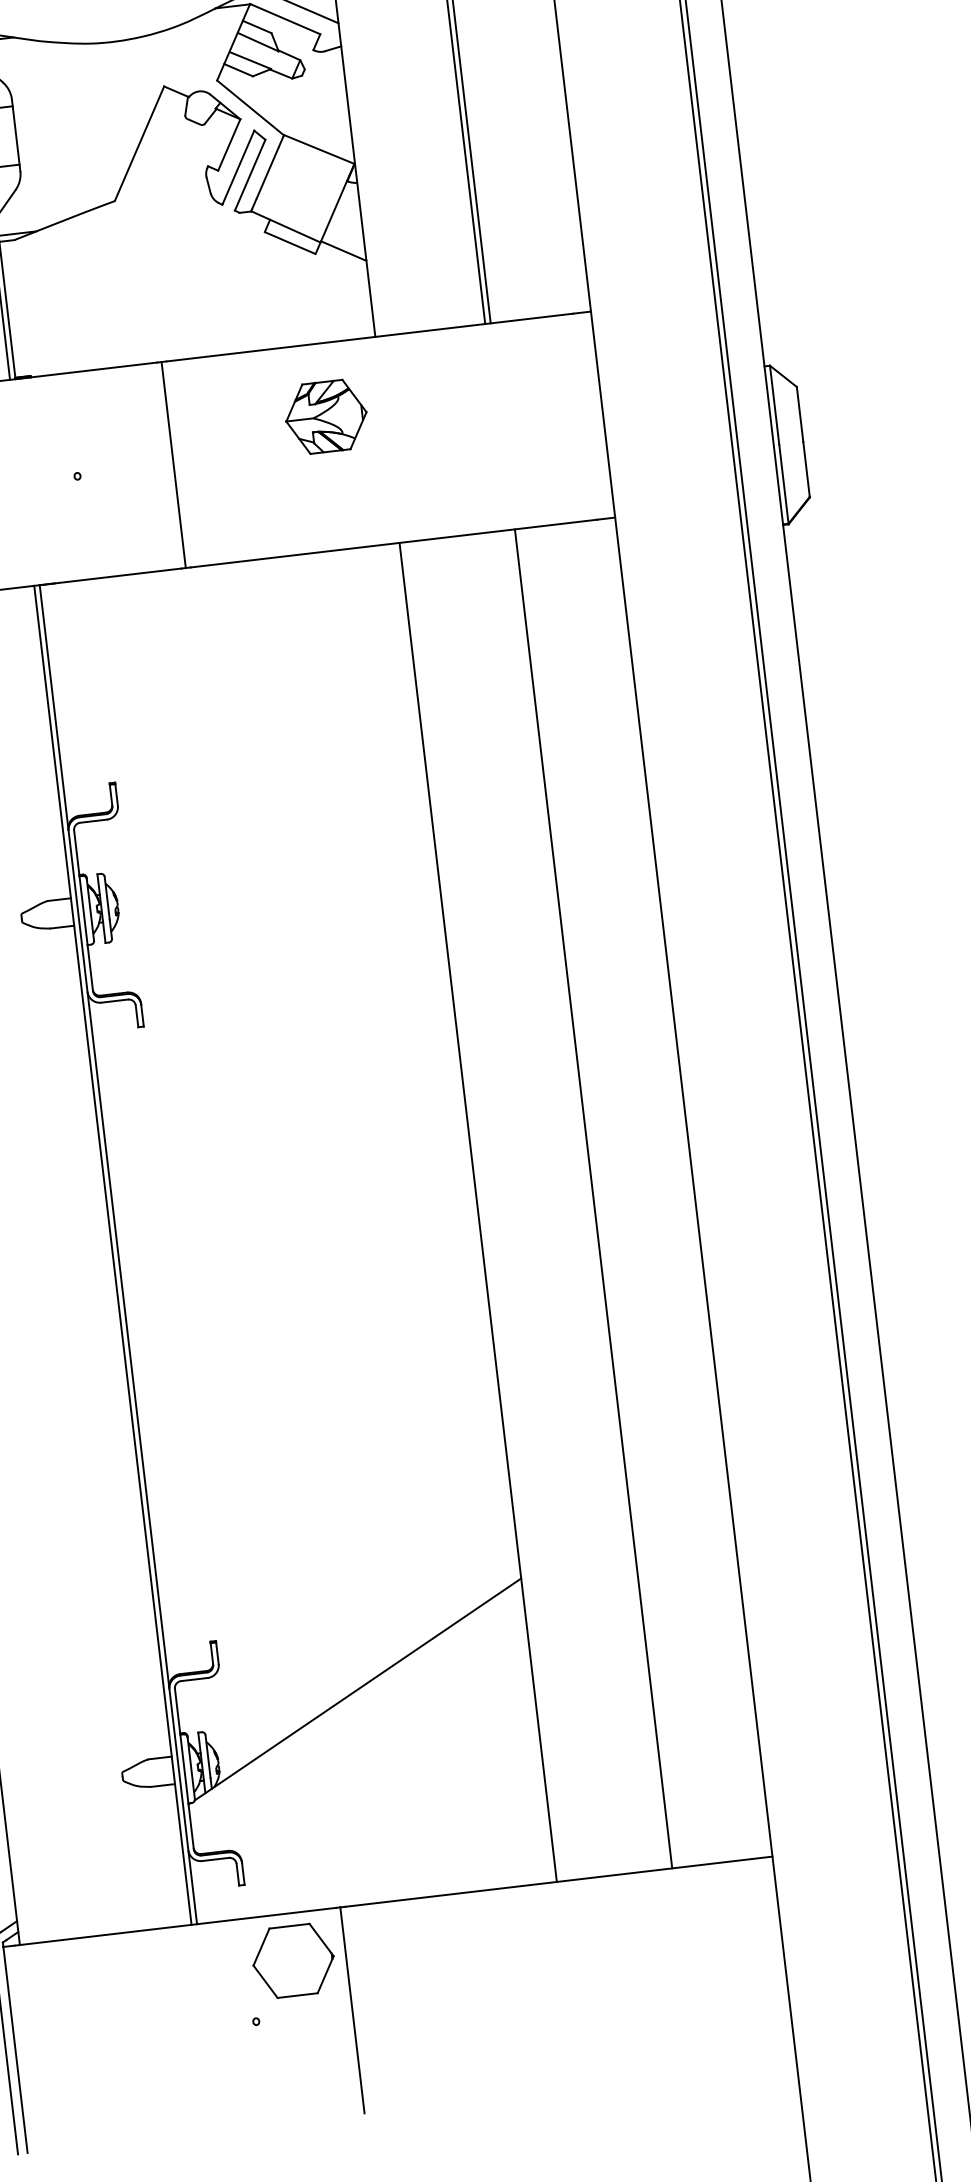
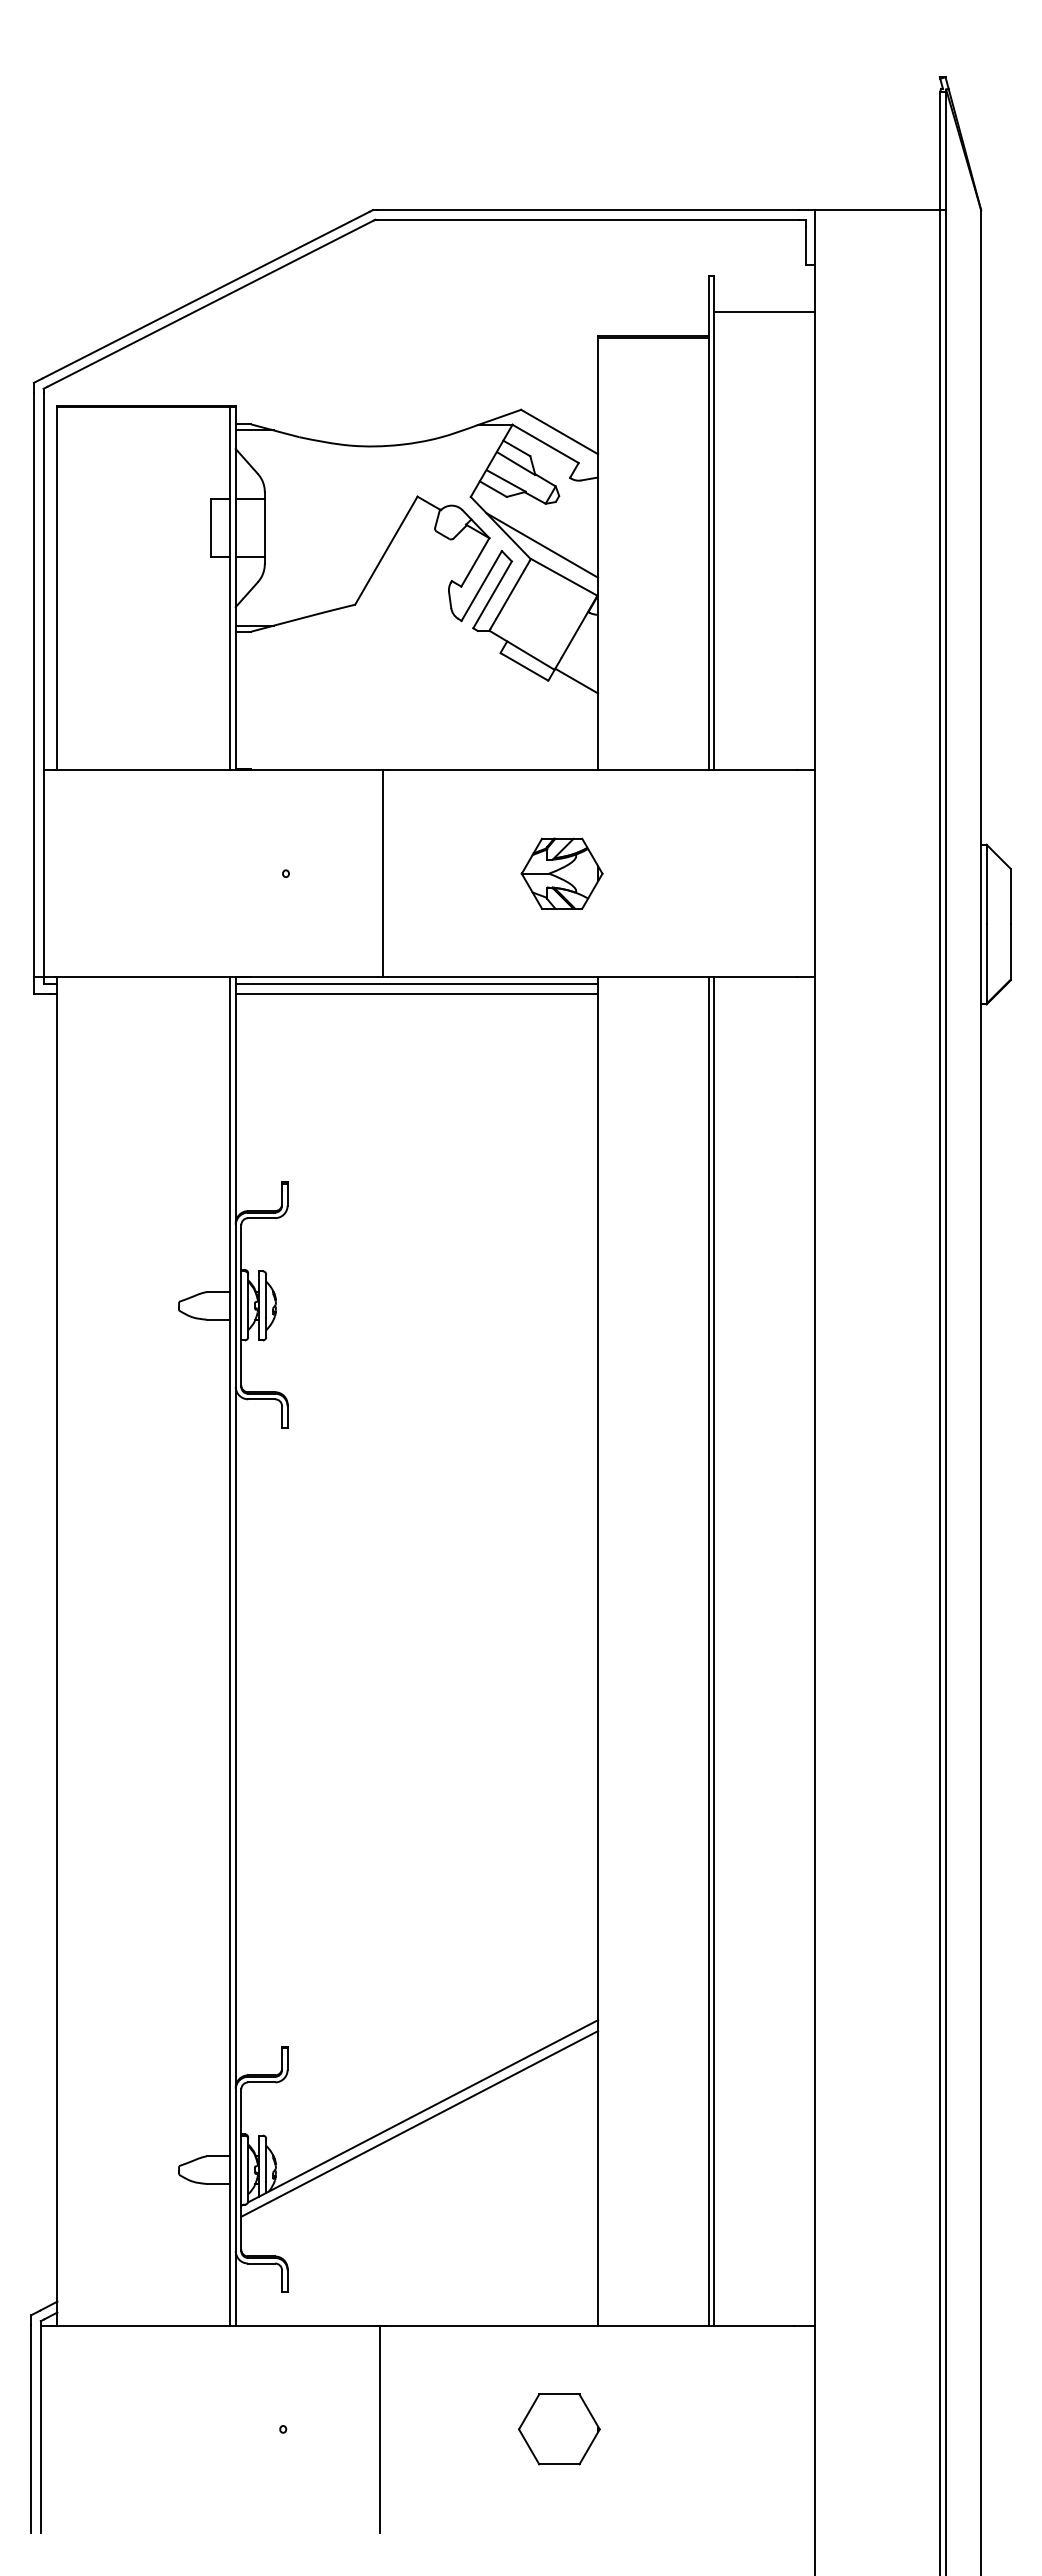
line: (293, 120) -> (542, 545), added
part: (325, 416) -> (561, 873), moved
line: (220, 571) -> (416, 984), added
line: (221, 581) -> (416, 994), added
line: (587, 1199) -> (708, 1651), added
line: (355, 1701) -> (419, 2123), added
part: (292, 1961) -> (558, 2429), moved

